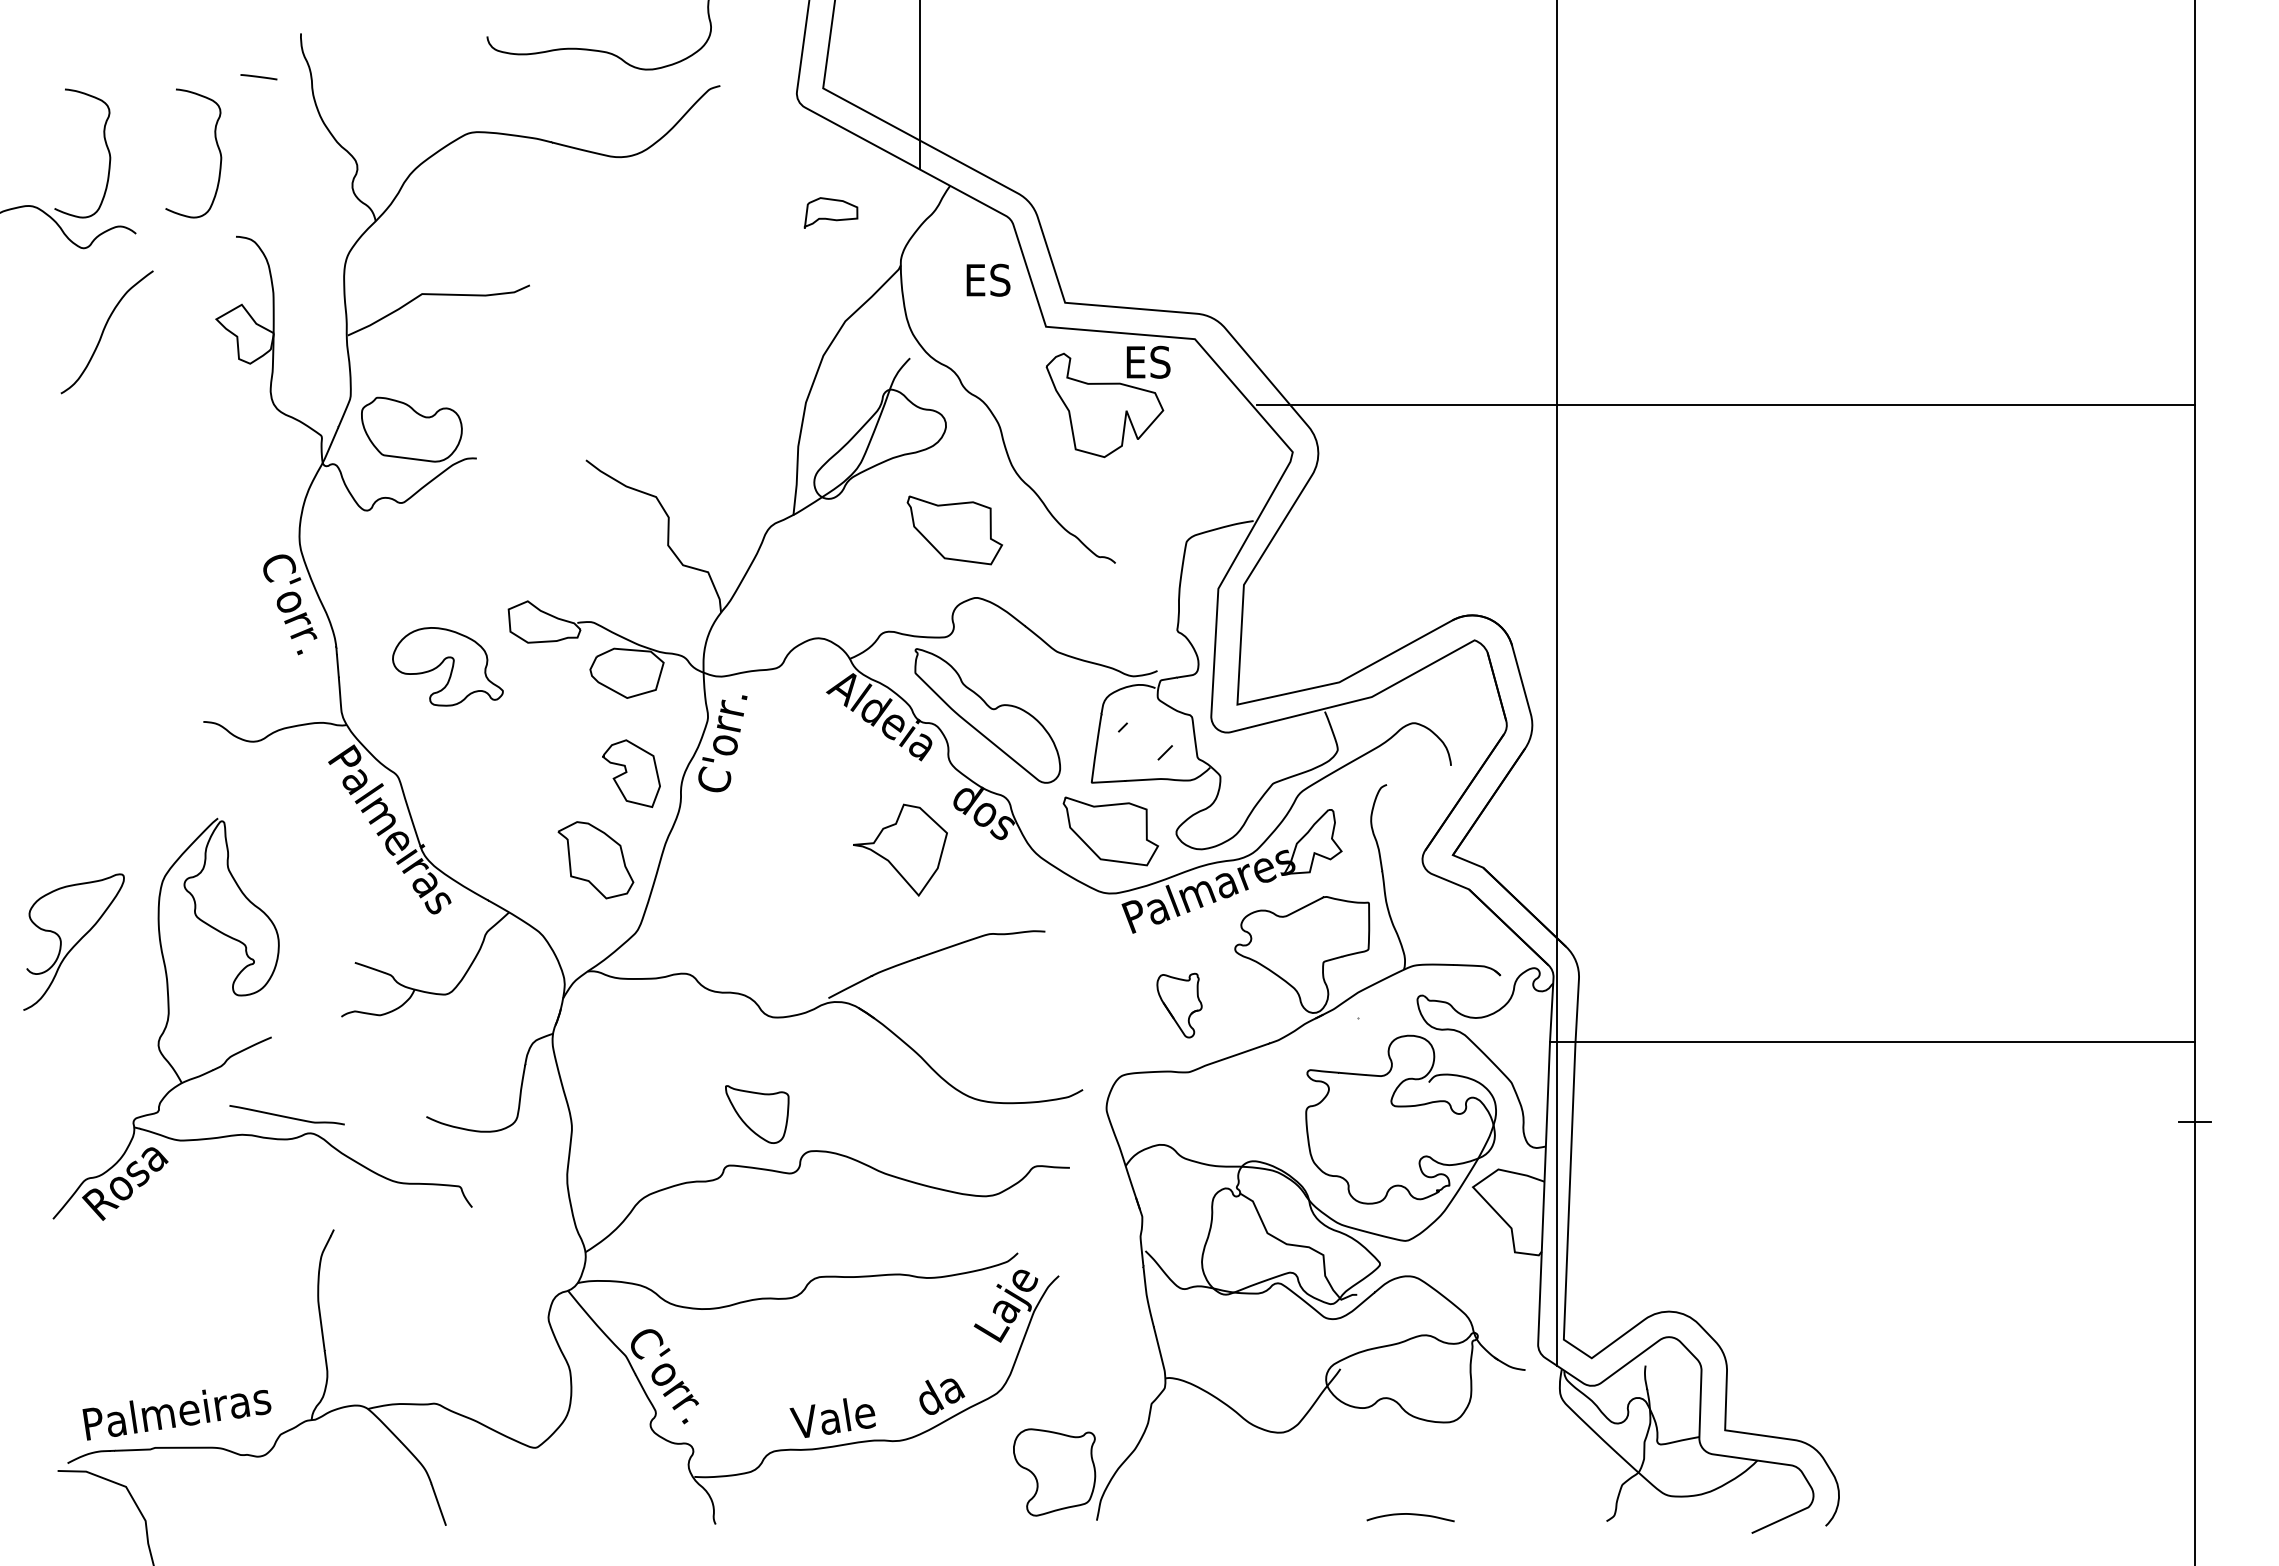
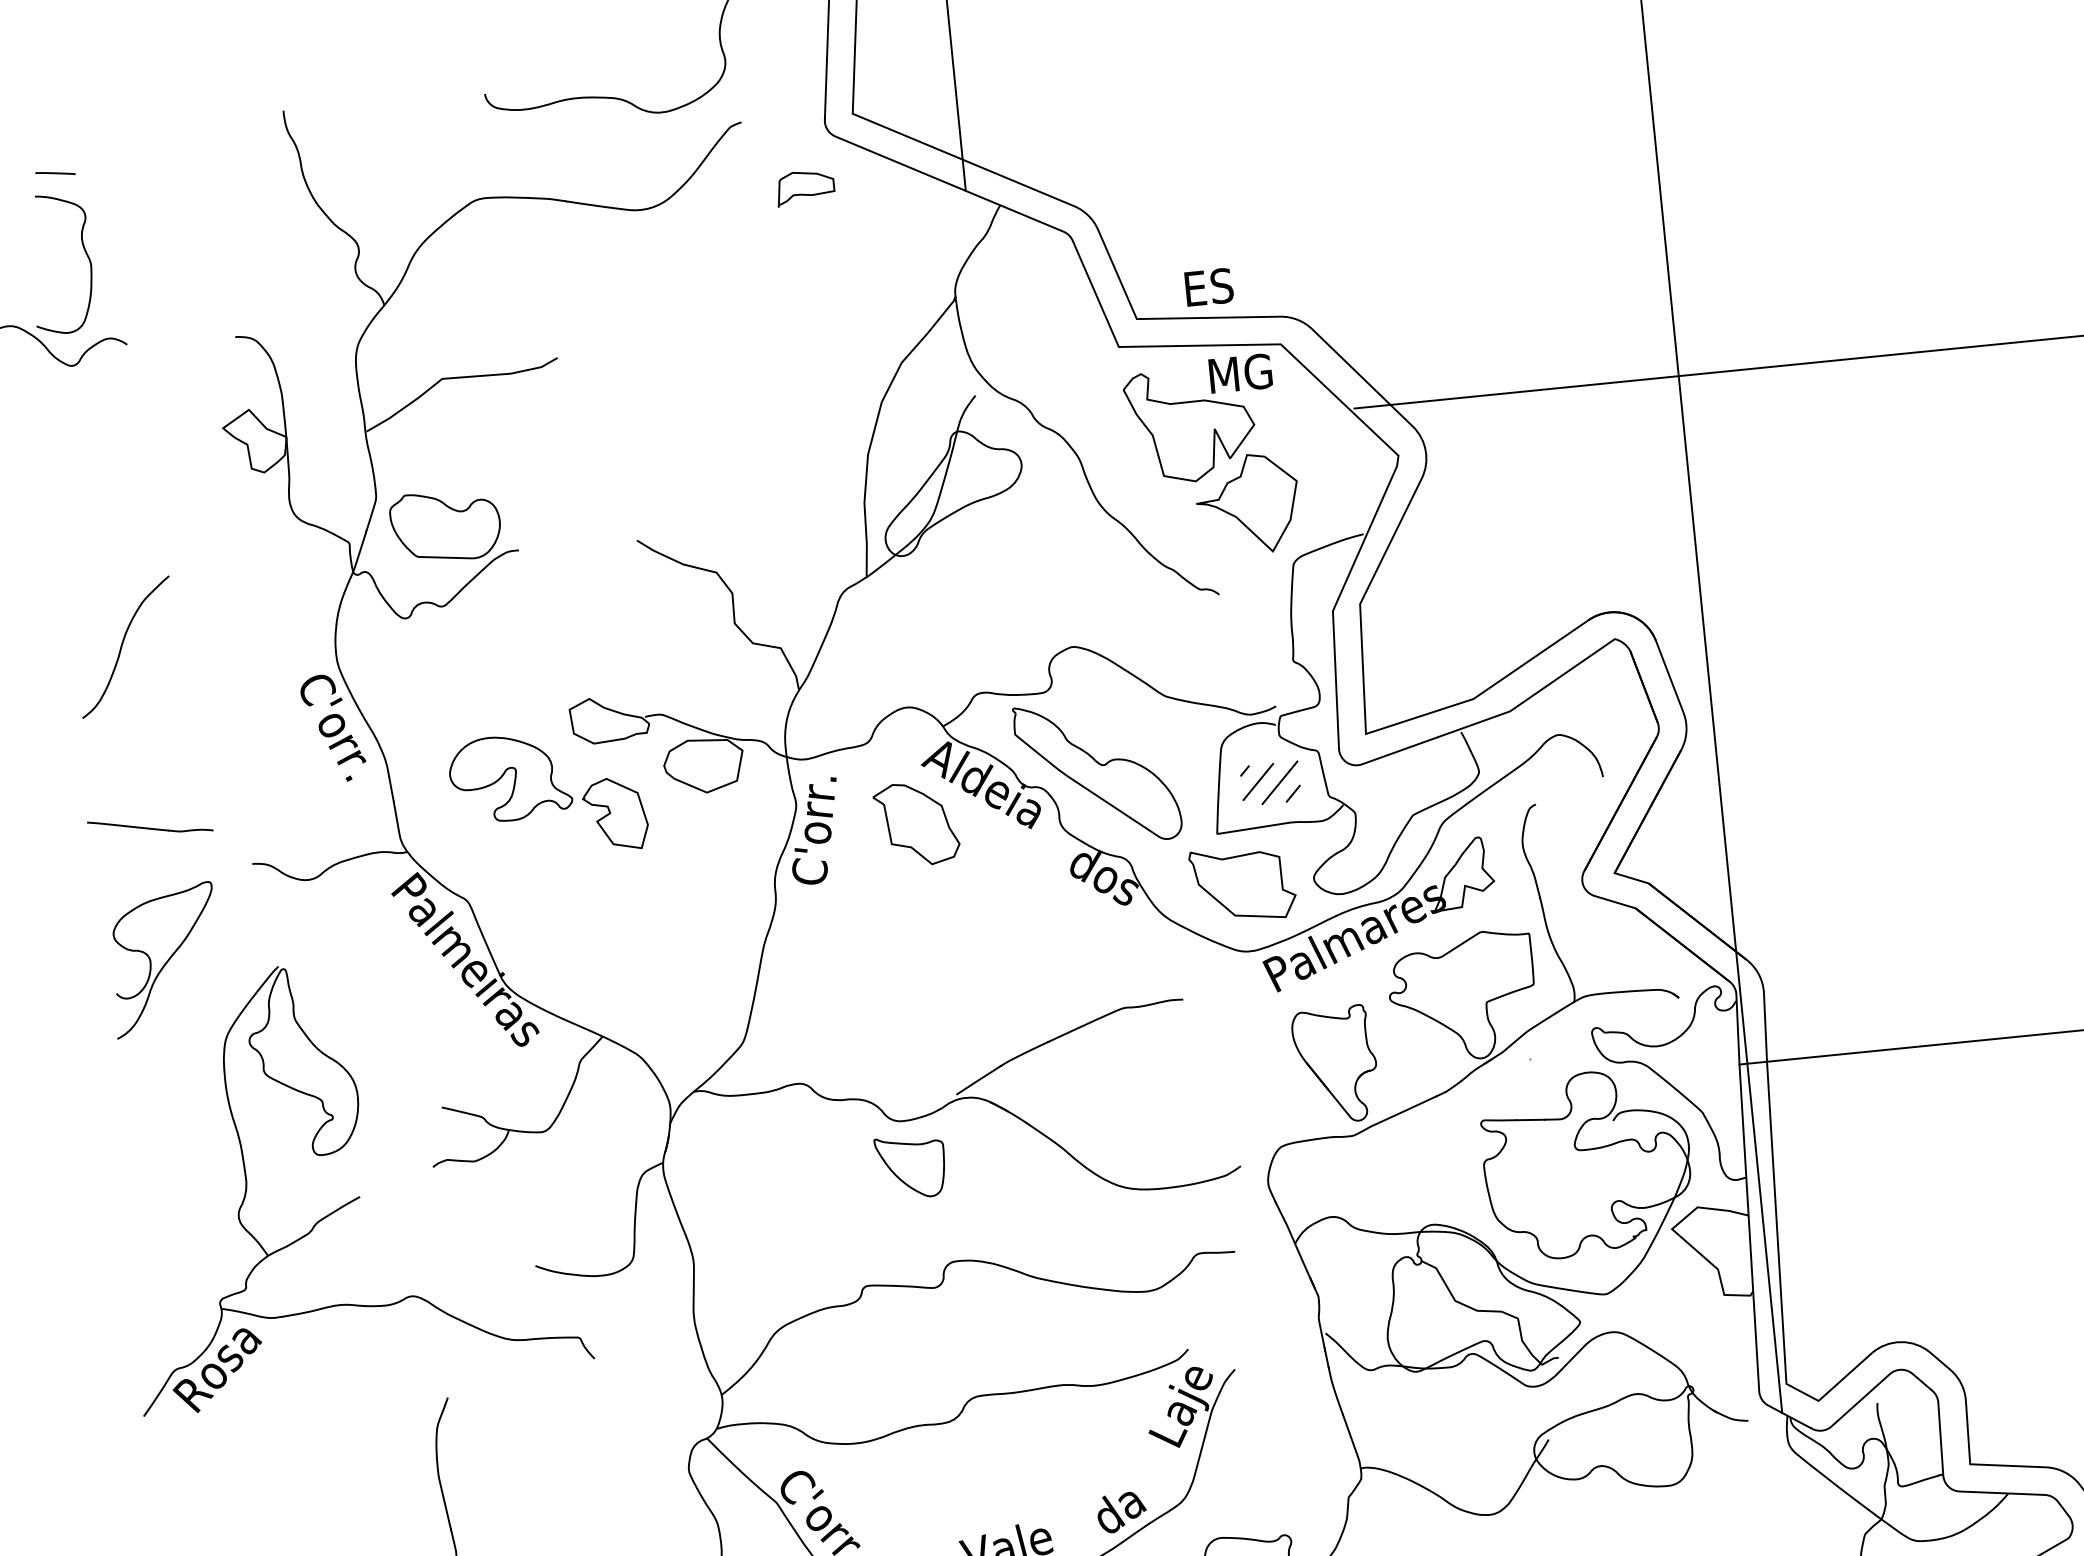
line: (258, 77) -> (55, 173), moved
curve: (216, 145) -> (204, 240), removed
part: (830, 212) -> (804, 187), moved
text: (988, 279) -> (1209, 286), moved
curve: (104, 331) -> (122, 646), moved
text: (1157, 361) -> (1242, 372), ES -> MG
part: (954, 530) -> (1042, 576), removed
line: (1134, 738) -> (1258, 781), added
line: (1153, 741) -> (1279, 782), added
part: (631, 773) -> (615, 814), moved
part: (900, 849) -> (1248, 503), moved
part: (595, 860) -> (916, 824), moved
curve: (75, 943) -> (166, 961), moved
part: (1179, 1005) -> (1335, 1064), size x1.67
part: (757, 1114) -> (911, 1167), moved
curve: (286, 1116) -> (149, 828), moved

